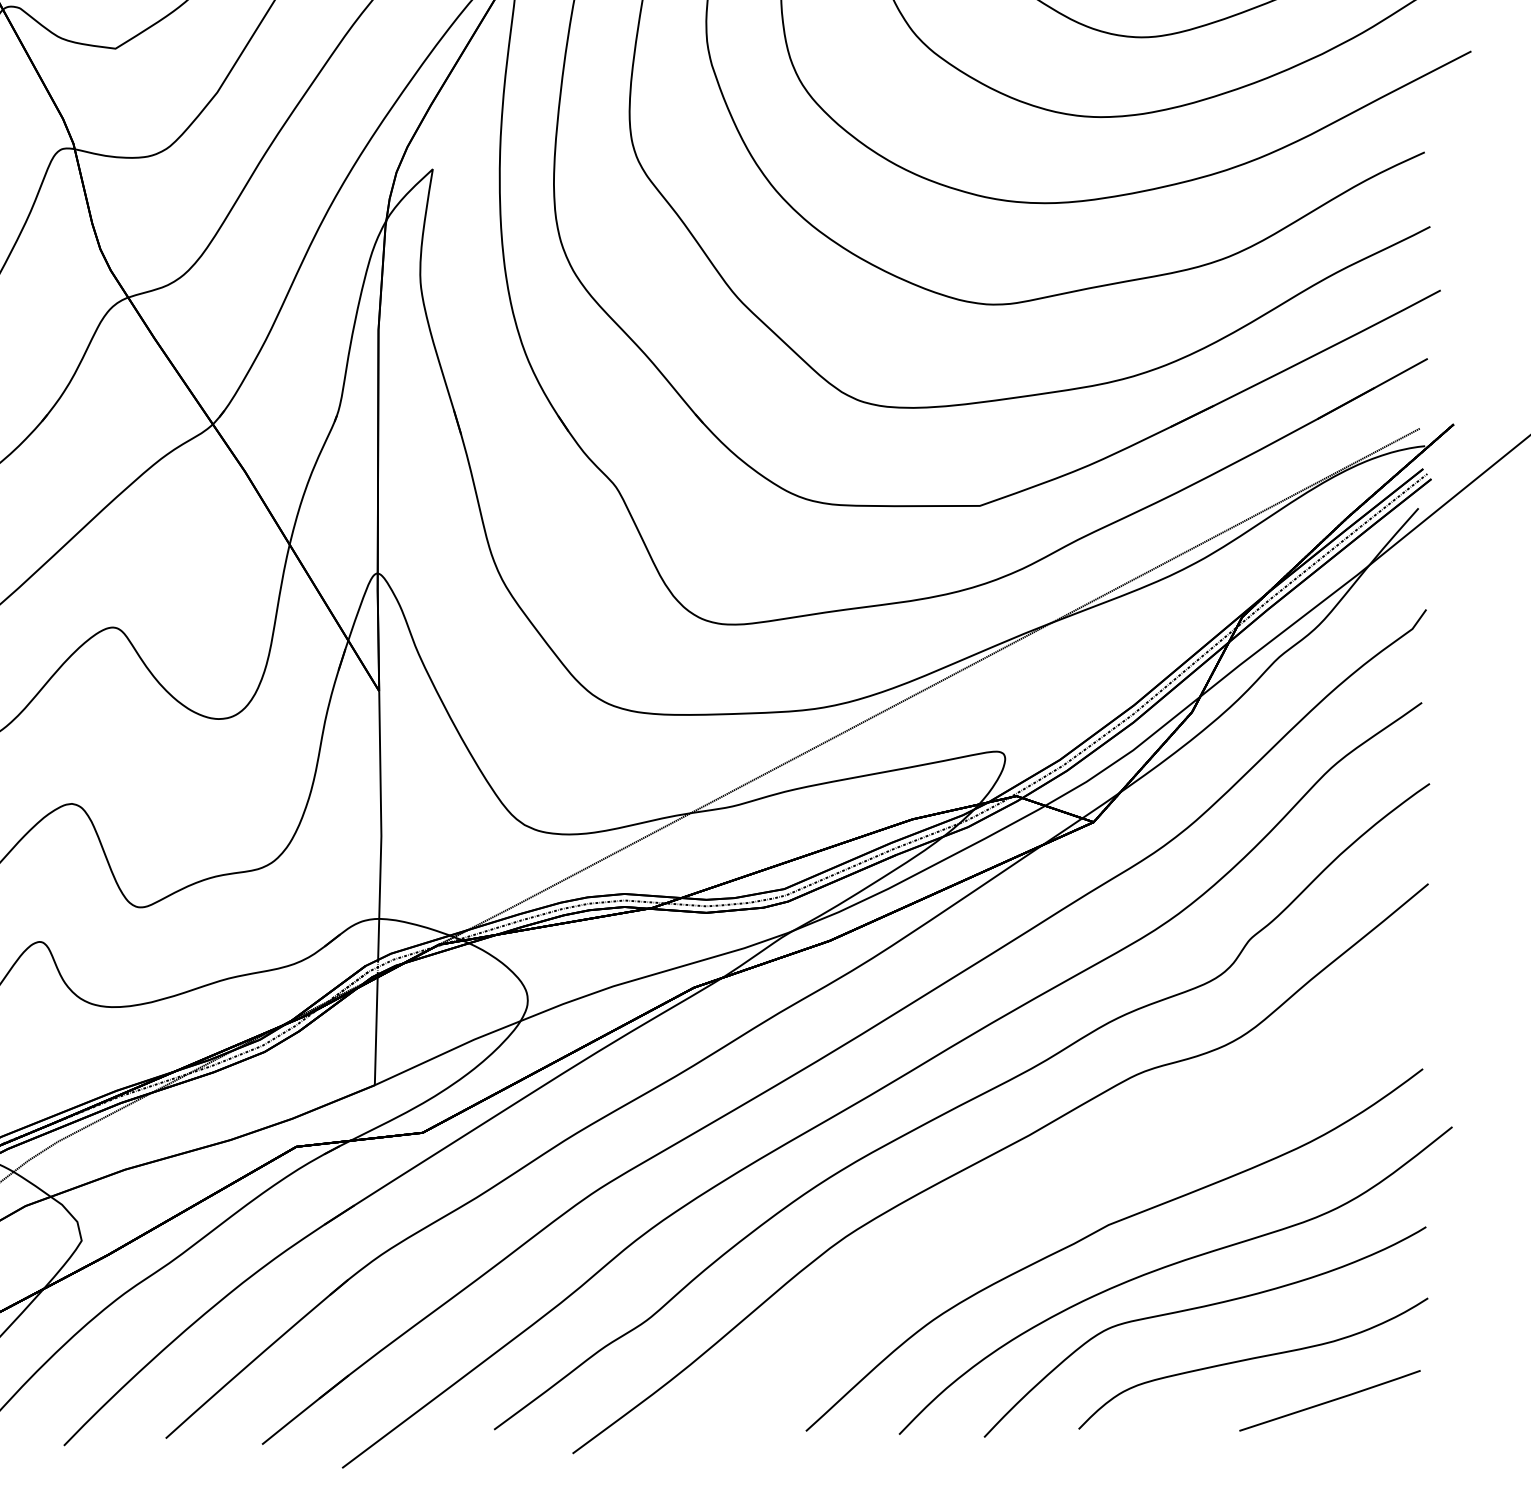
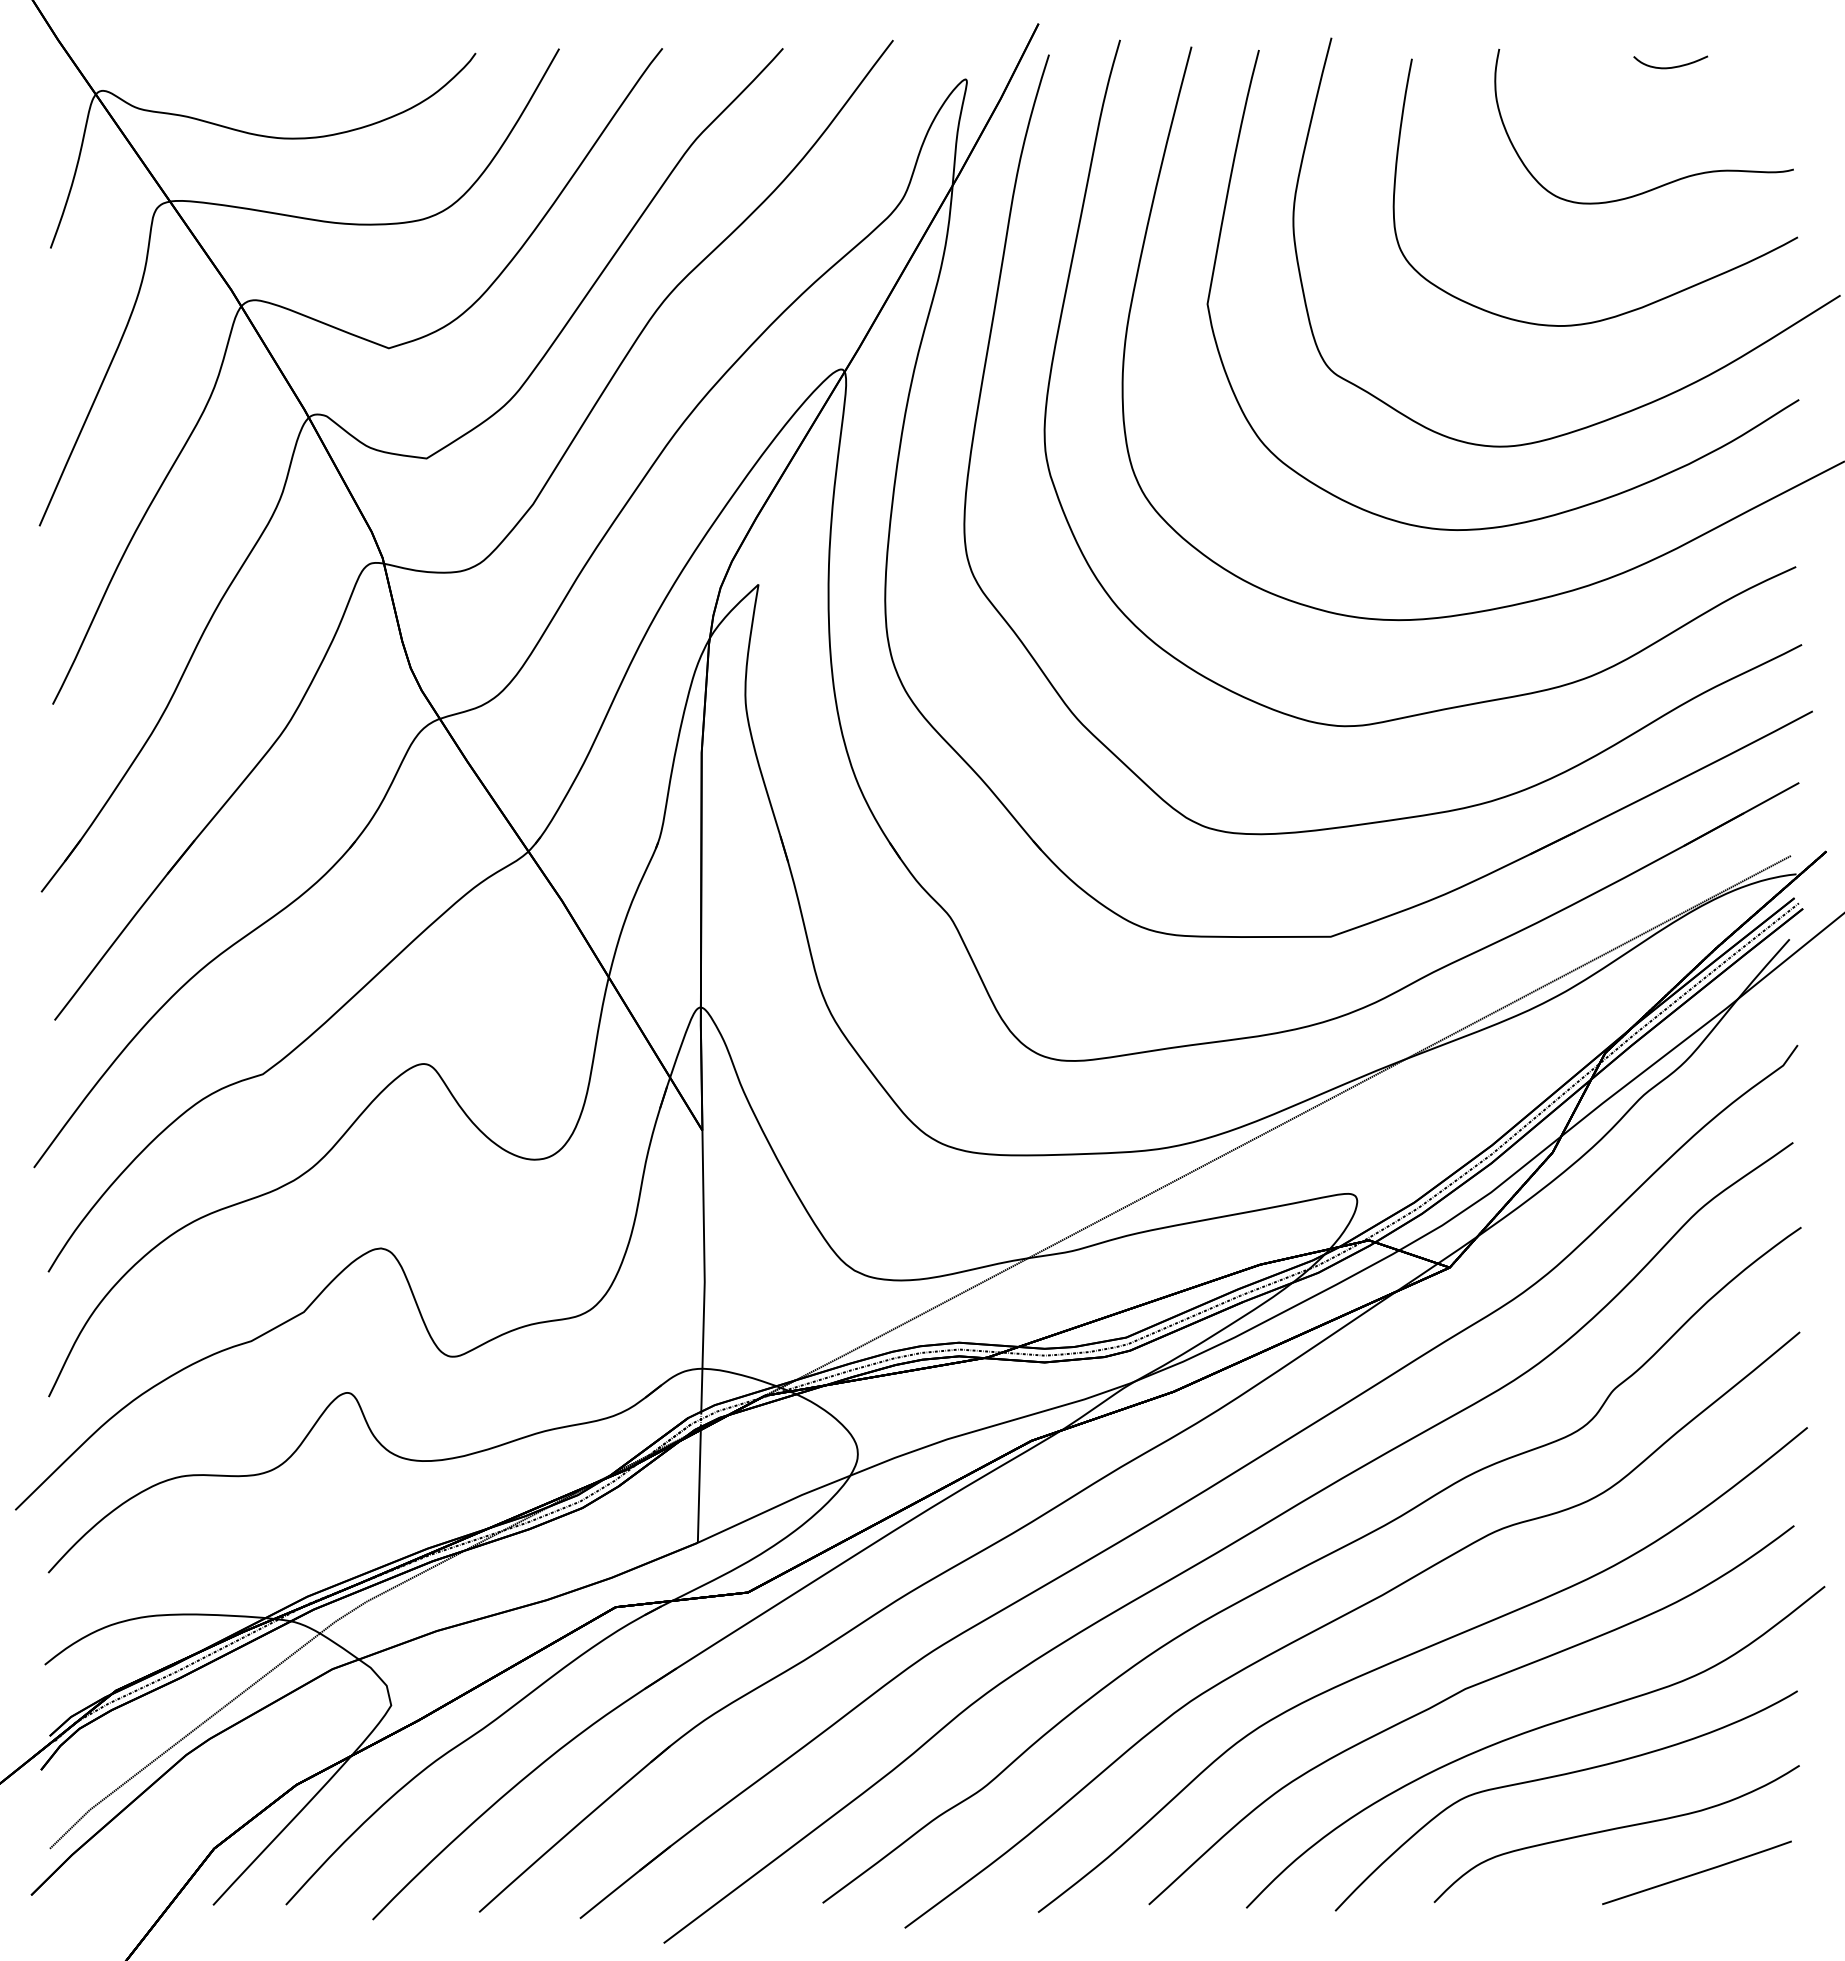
part: (1061, 1191) -> (1416, 1653), added

